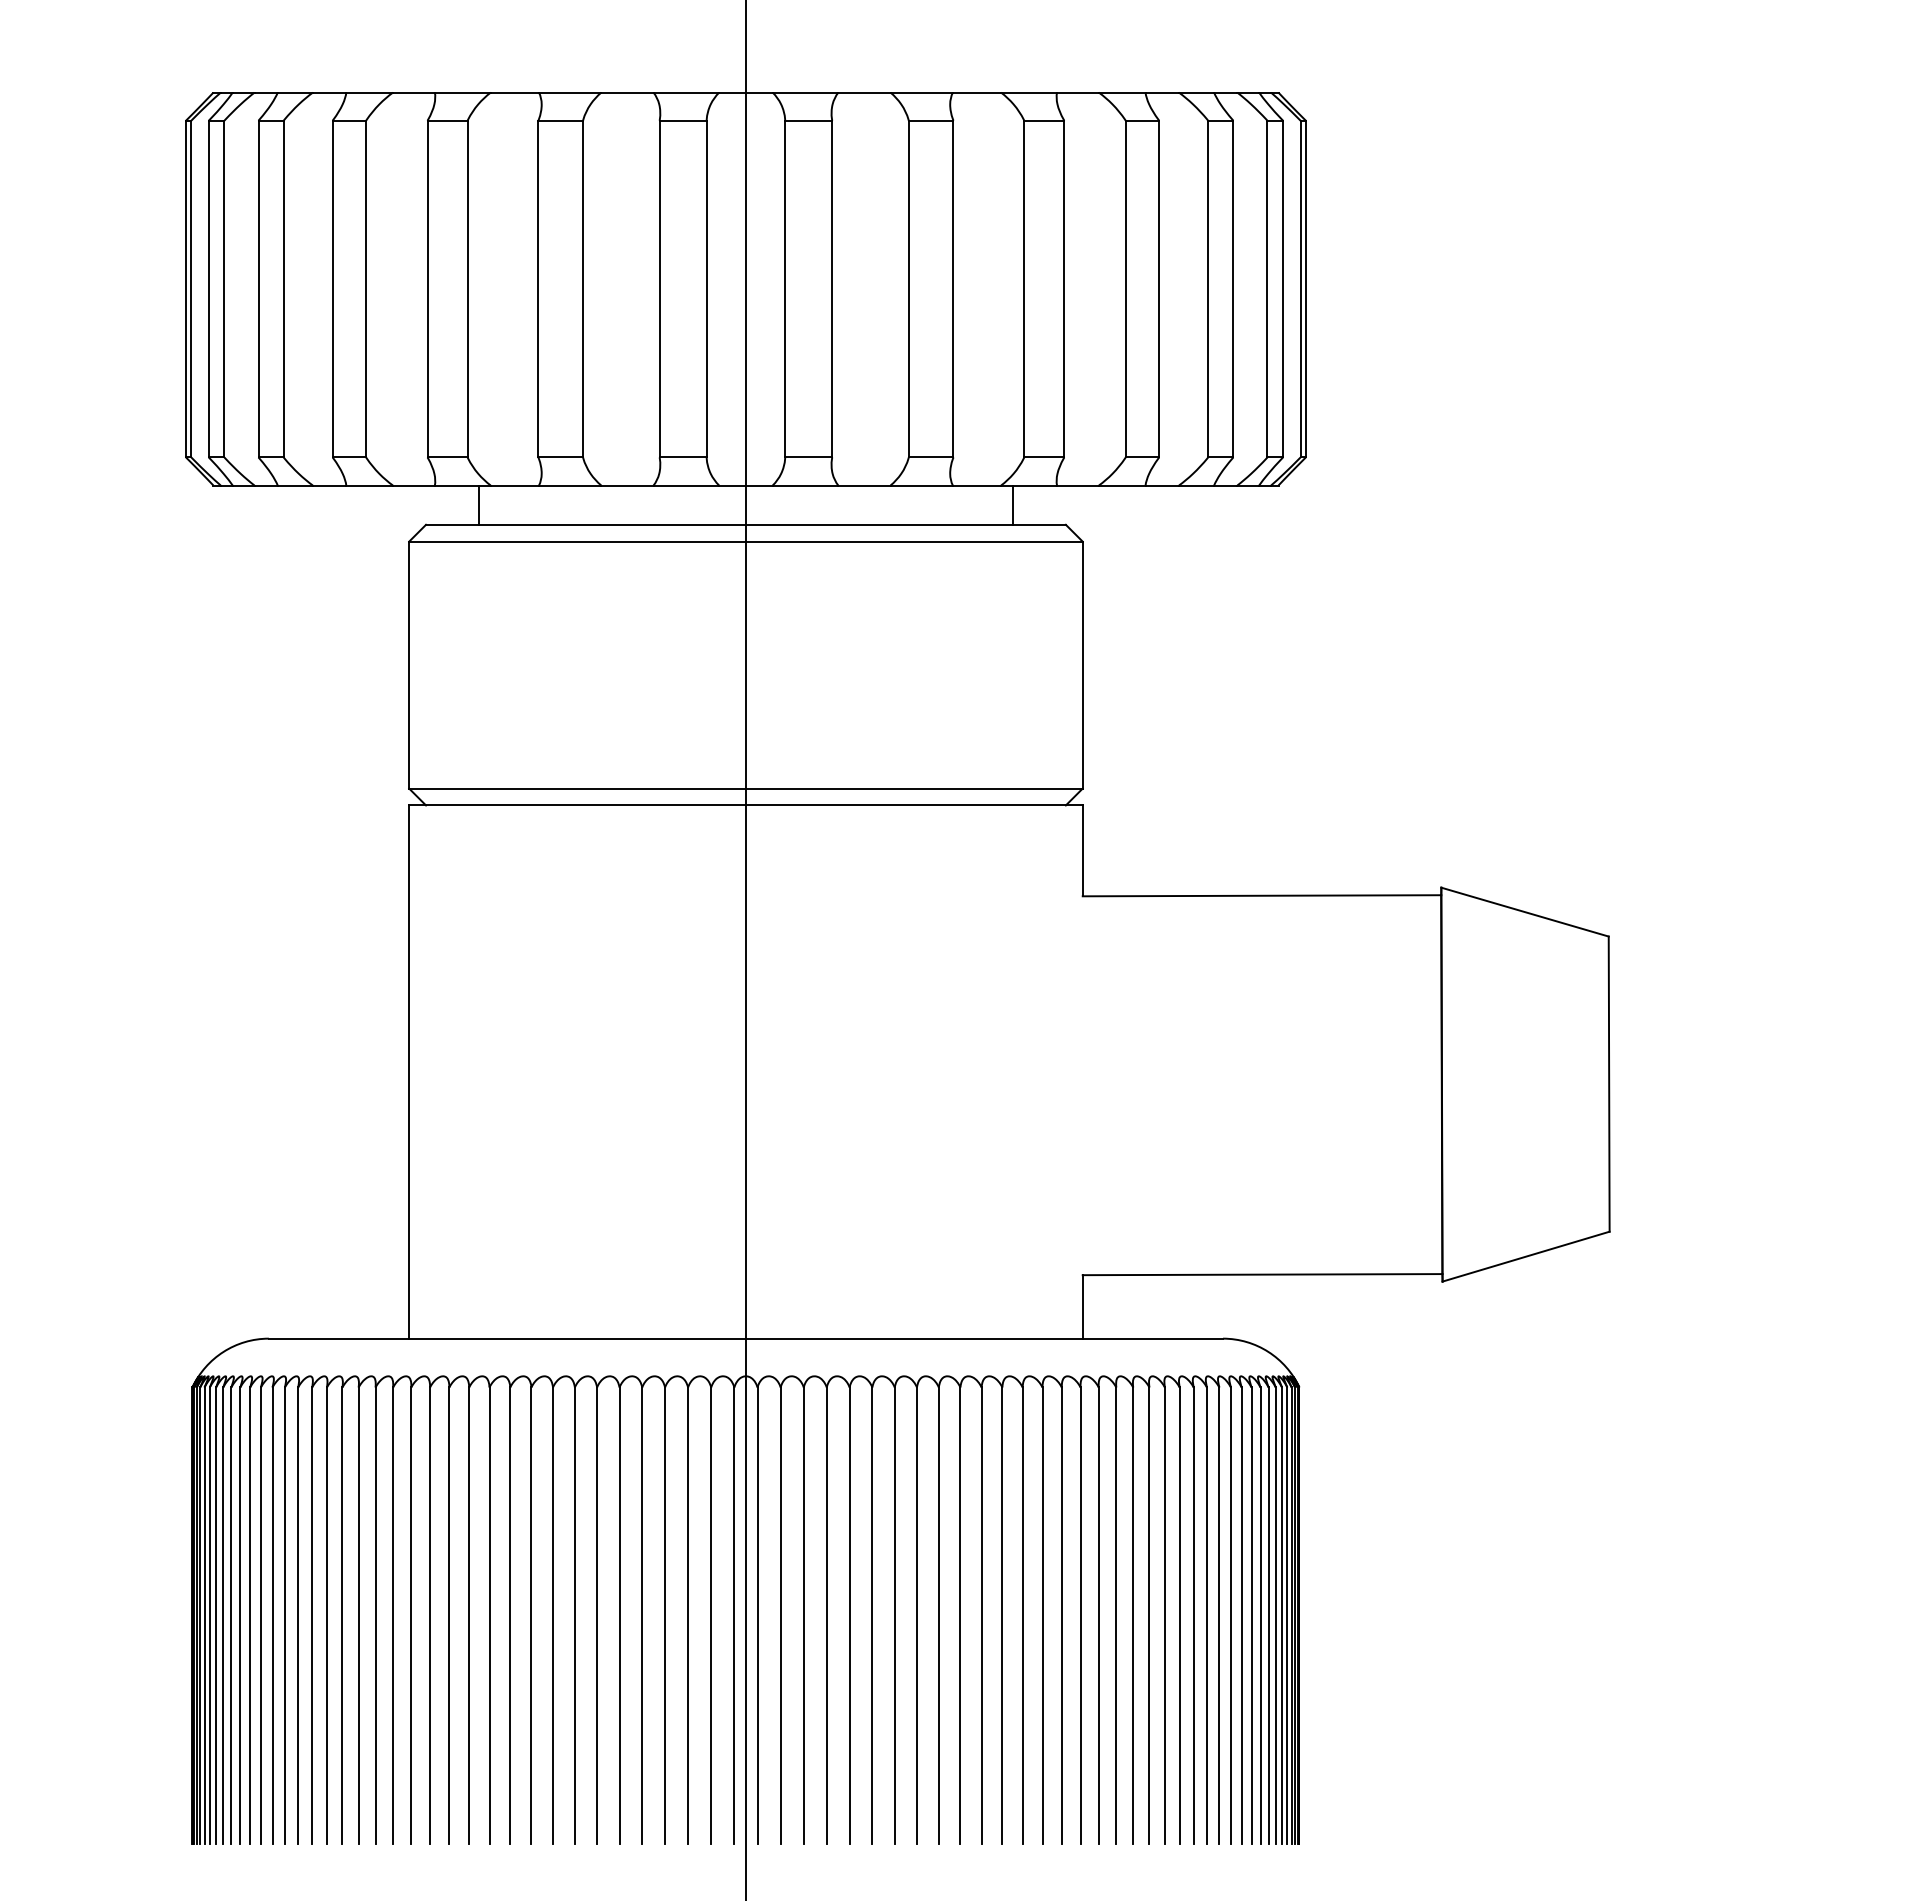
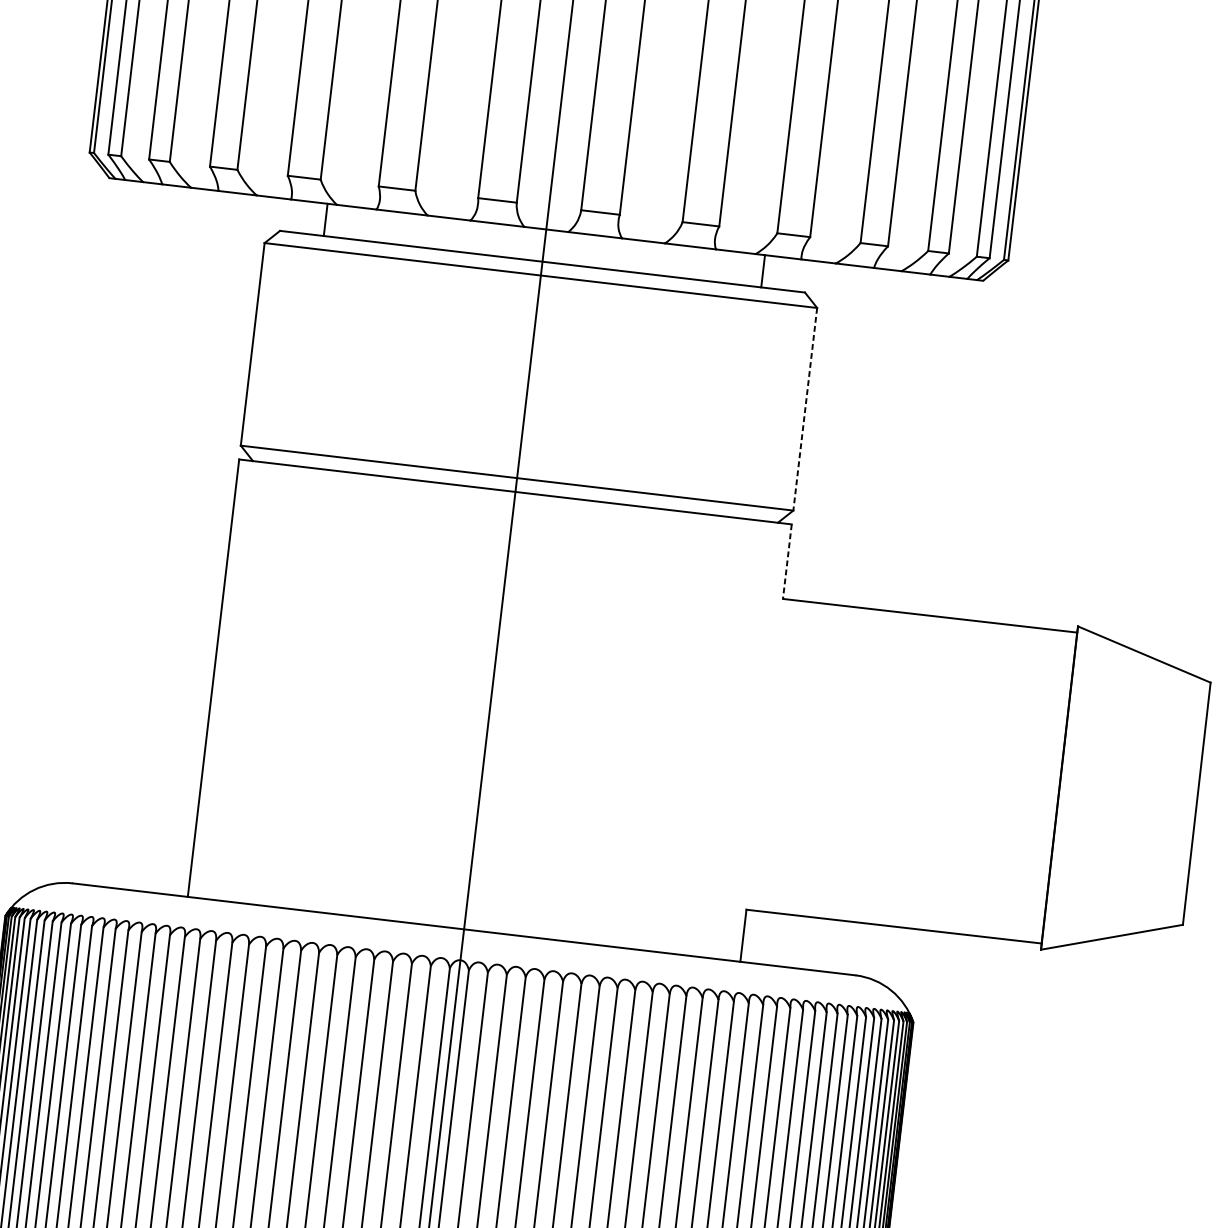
line: (1082, 665) -> (805, 409), solid -> dashed
line: (1082, 851) -> (787, 562), solid -> dashed

